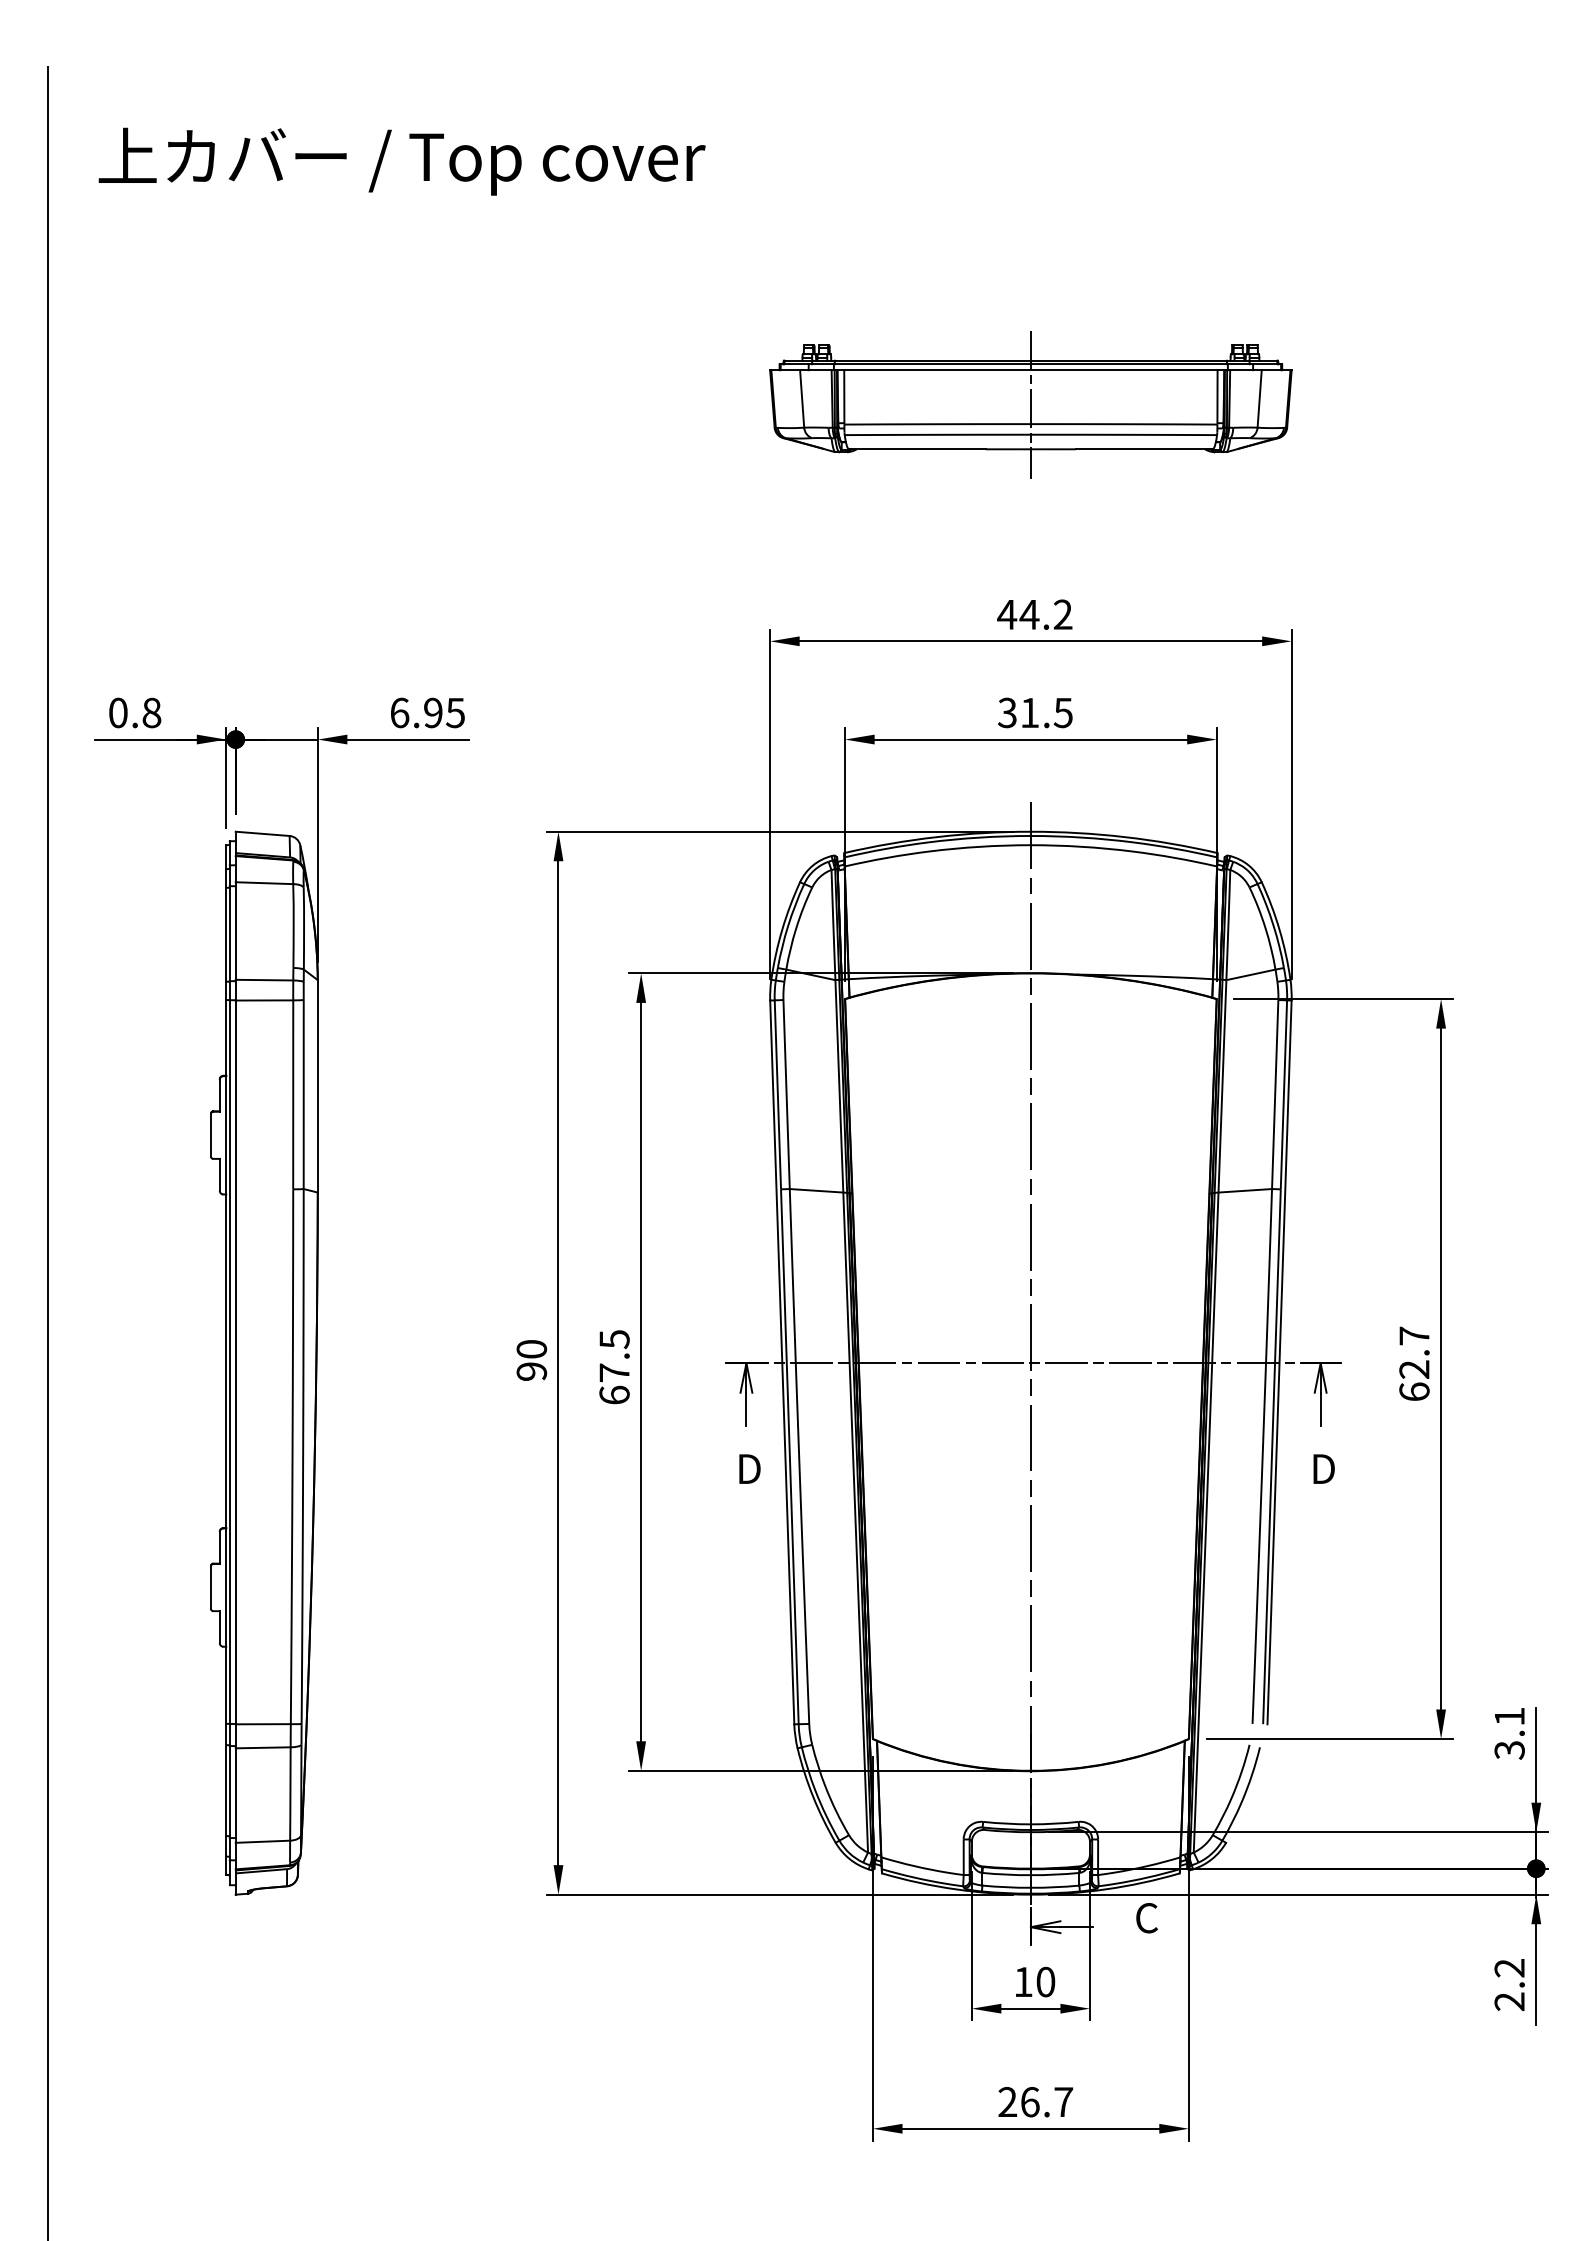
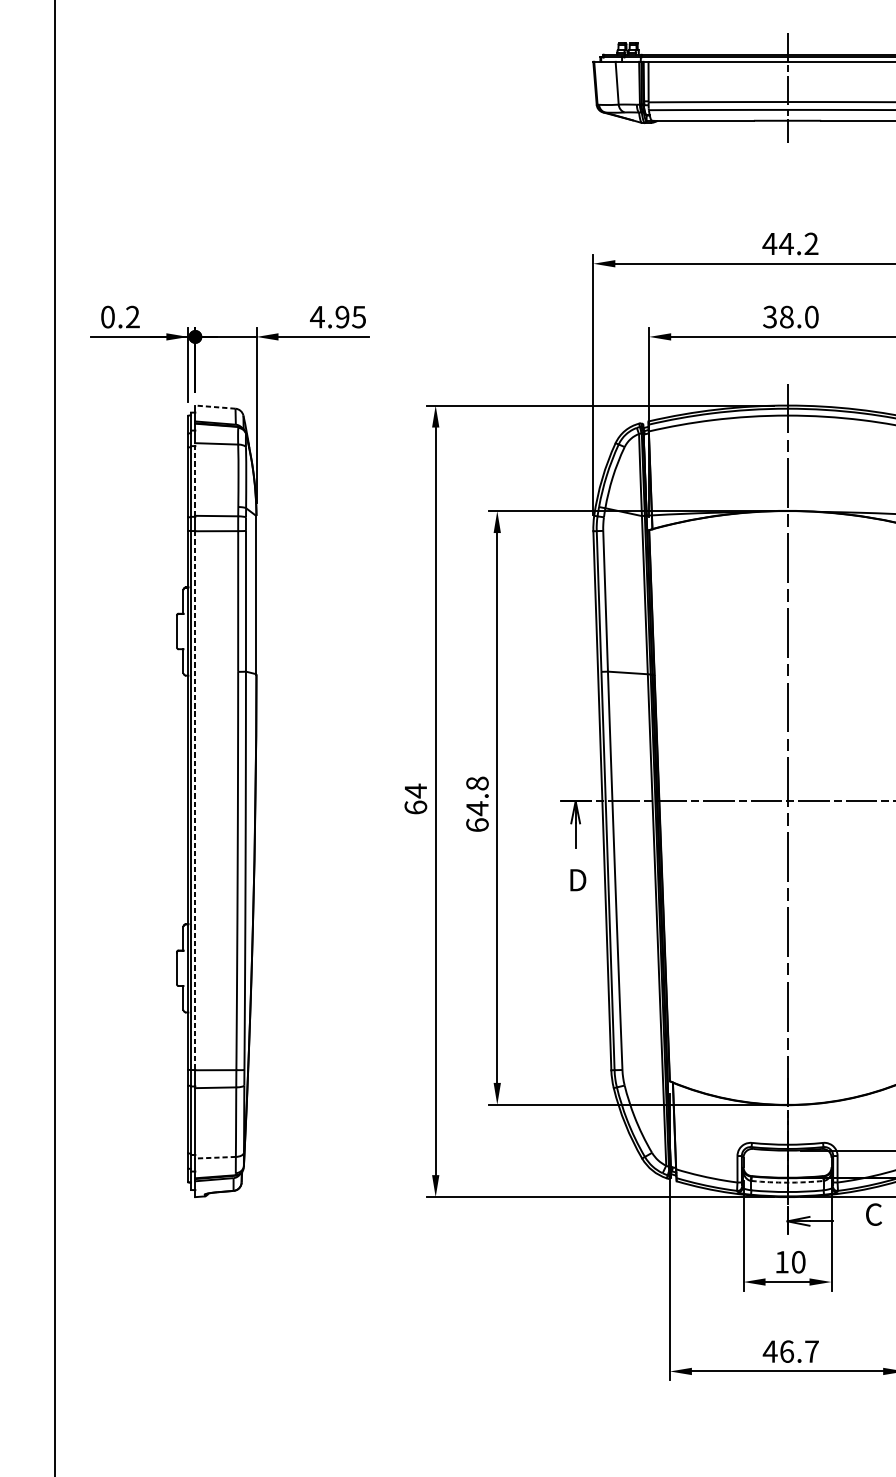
text: (151, 712) -> (132, 316), 0.8 -> 0.2
text: (399, 712) -> (317, 316), 6.95 -> 4.95
text: (1046, 712) -> (799, 316), 31.5 -> 38.0
line: (262, 833) -> (215, 406), solid -> dashed
line: (235, 931) -> (195, 479), solid -> dashed
text: (614, 1356) -> (477, 796), 67.5 -> 64.8
text: (531, 1359) -> (415, 798), 90 -> 64
line: (235, 1362) -> (195, 800), solid -> dashed
line: (262, 1841) -> (215, 1157), solid -> dashed
arc: (1030, 1875) -> (787, 1182), solid -> dashed
text: (1007, 2101) -> (770, 1351), 26.7 -> 46.7

